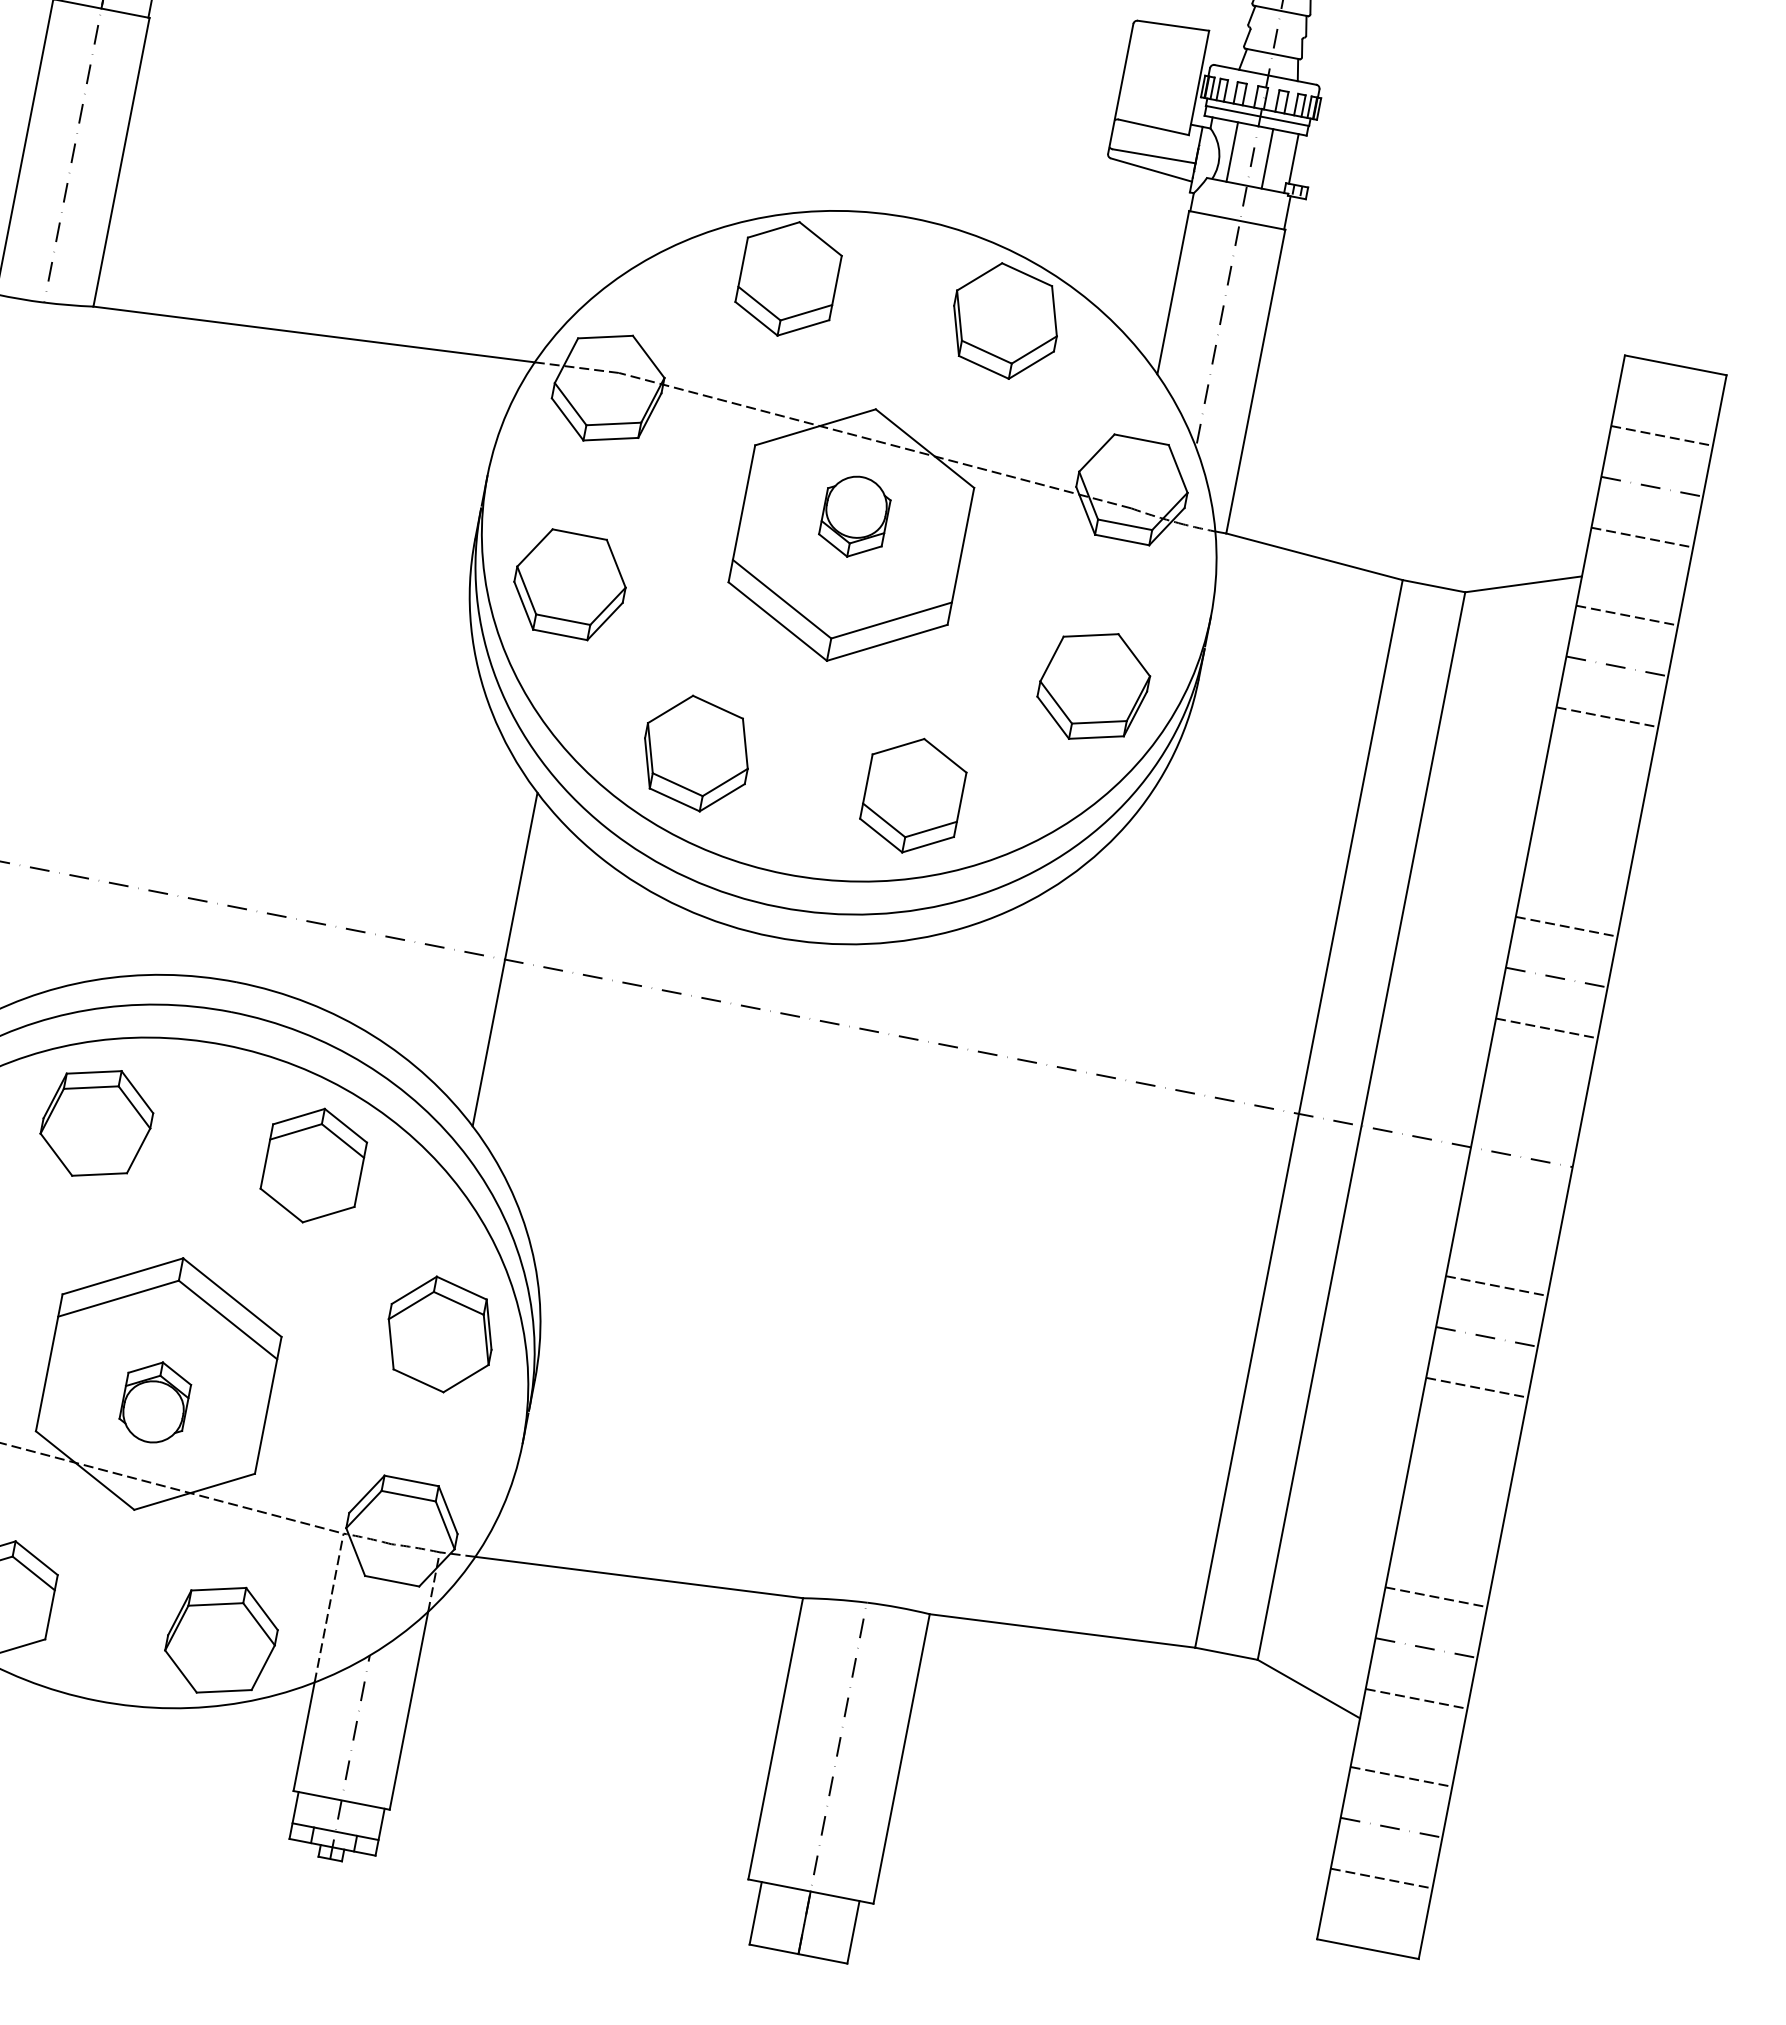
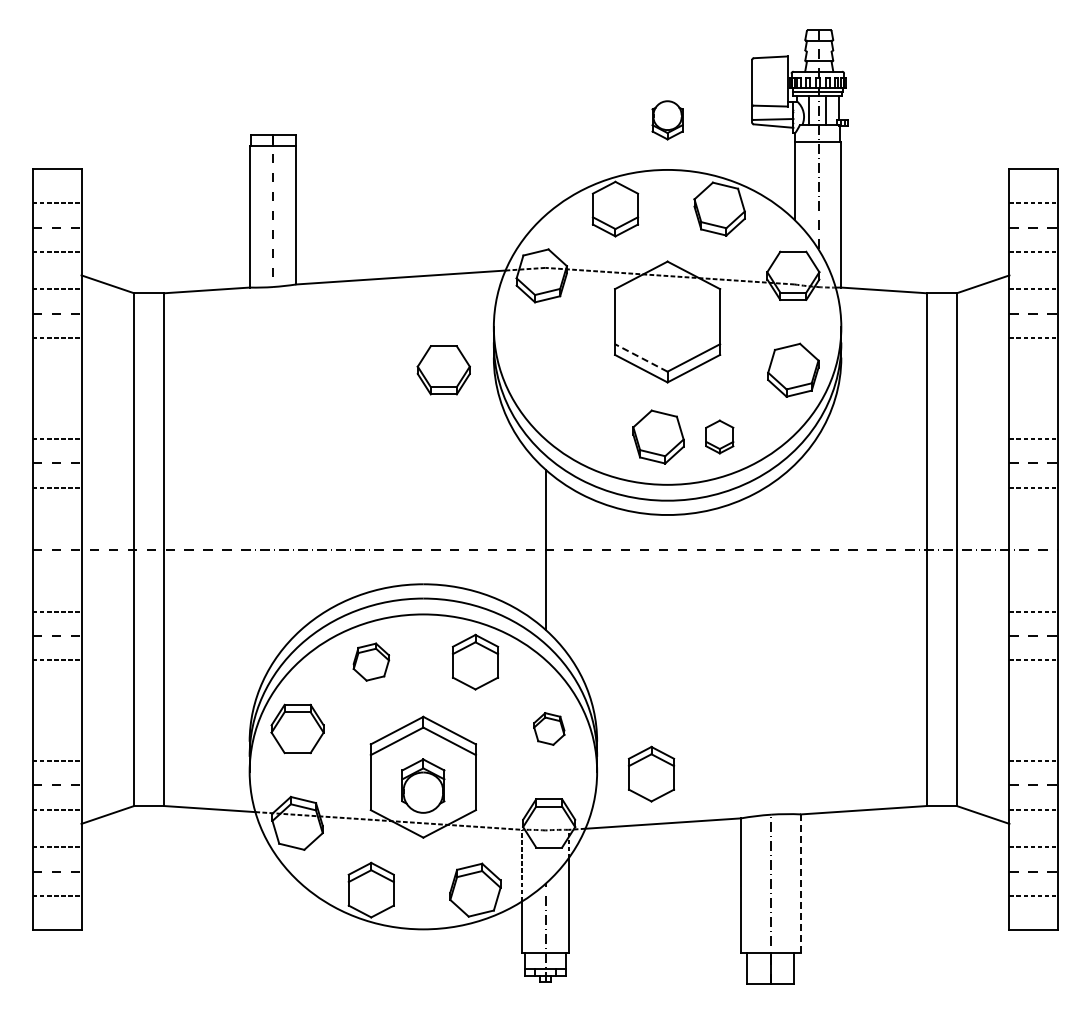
part: (854, 517) -> (667, 120), moved
part: (569, 584) -> (443, 370), moved
line: (782, 598) -> (641, 357), solid -> dashed
part: (696, 752) -> (658, 436), moved
part: (913, 794) -> (719, 436), size x0.6
part: (97, 1122) -> (371, 661), size x0.7
part: (441, 1333) -> (549, 728), size x0.6
part: (155, 1401) -> (423, 785), size x1.4
part: (635, 1468) -> (651, 773), added
line: (900, 1757) -> (800, 883), solid -> dashed

